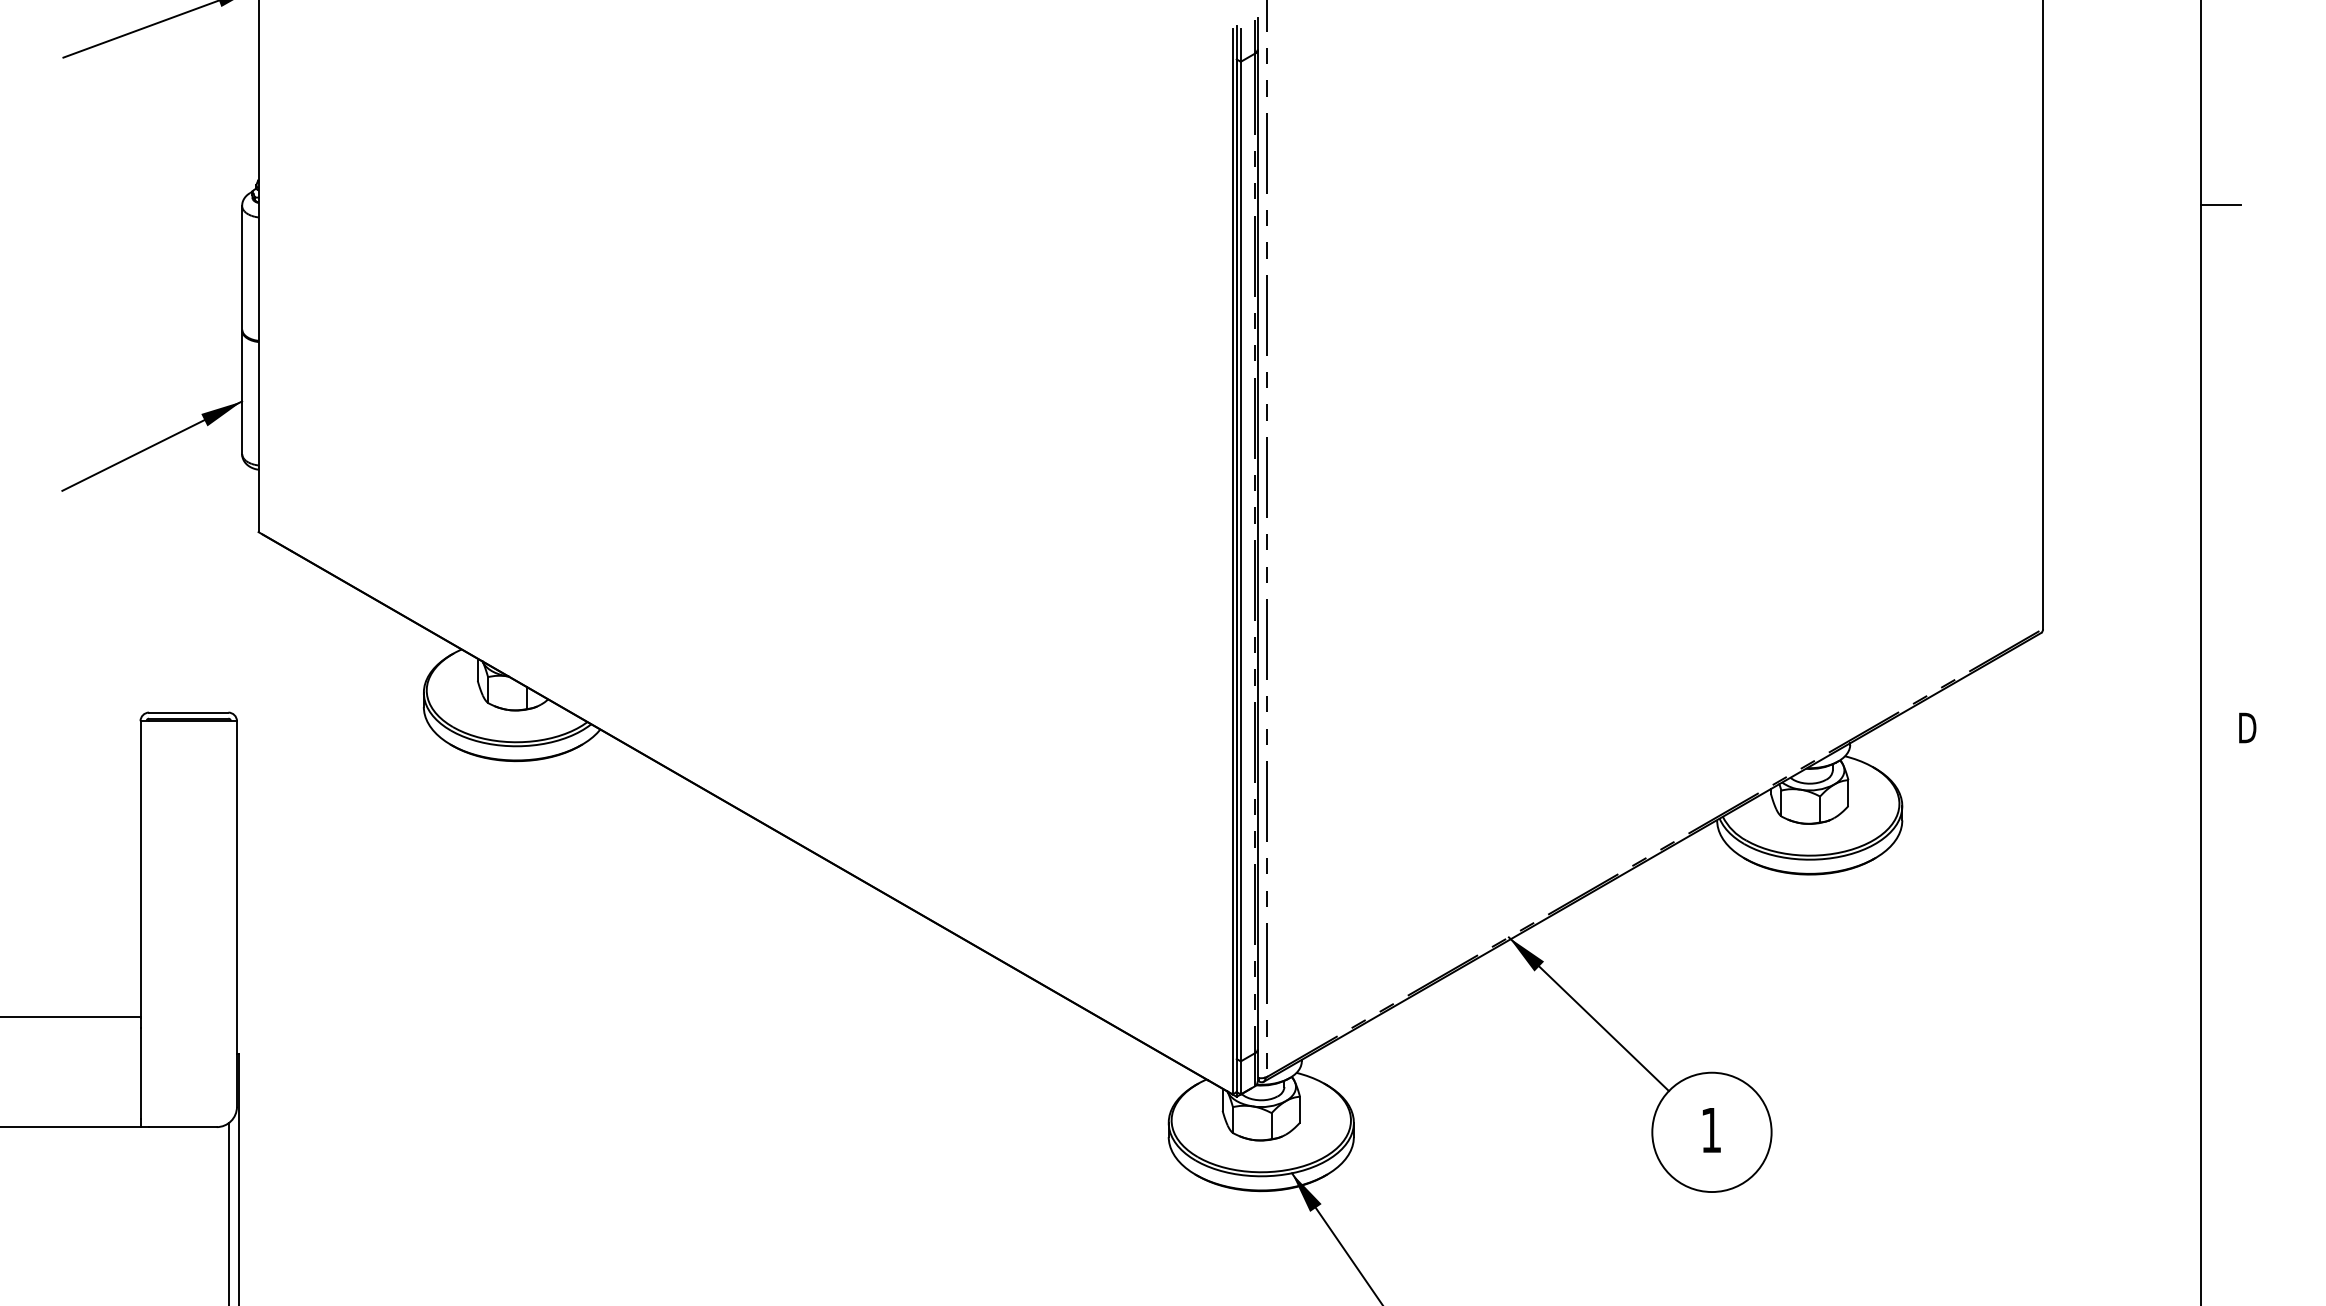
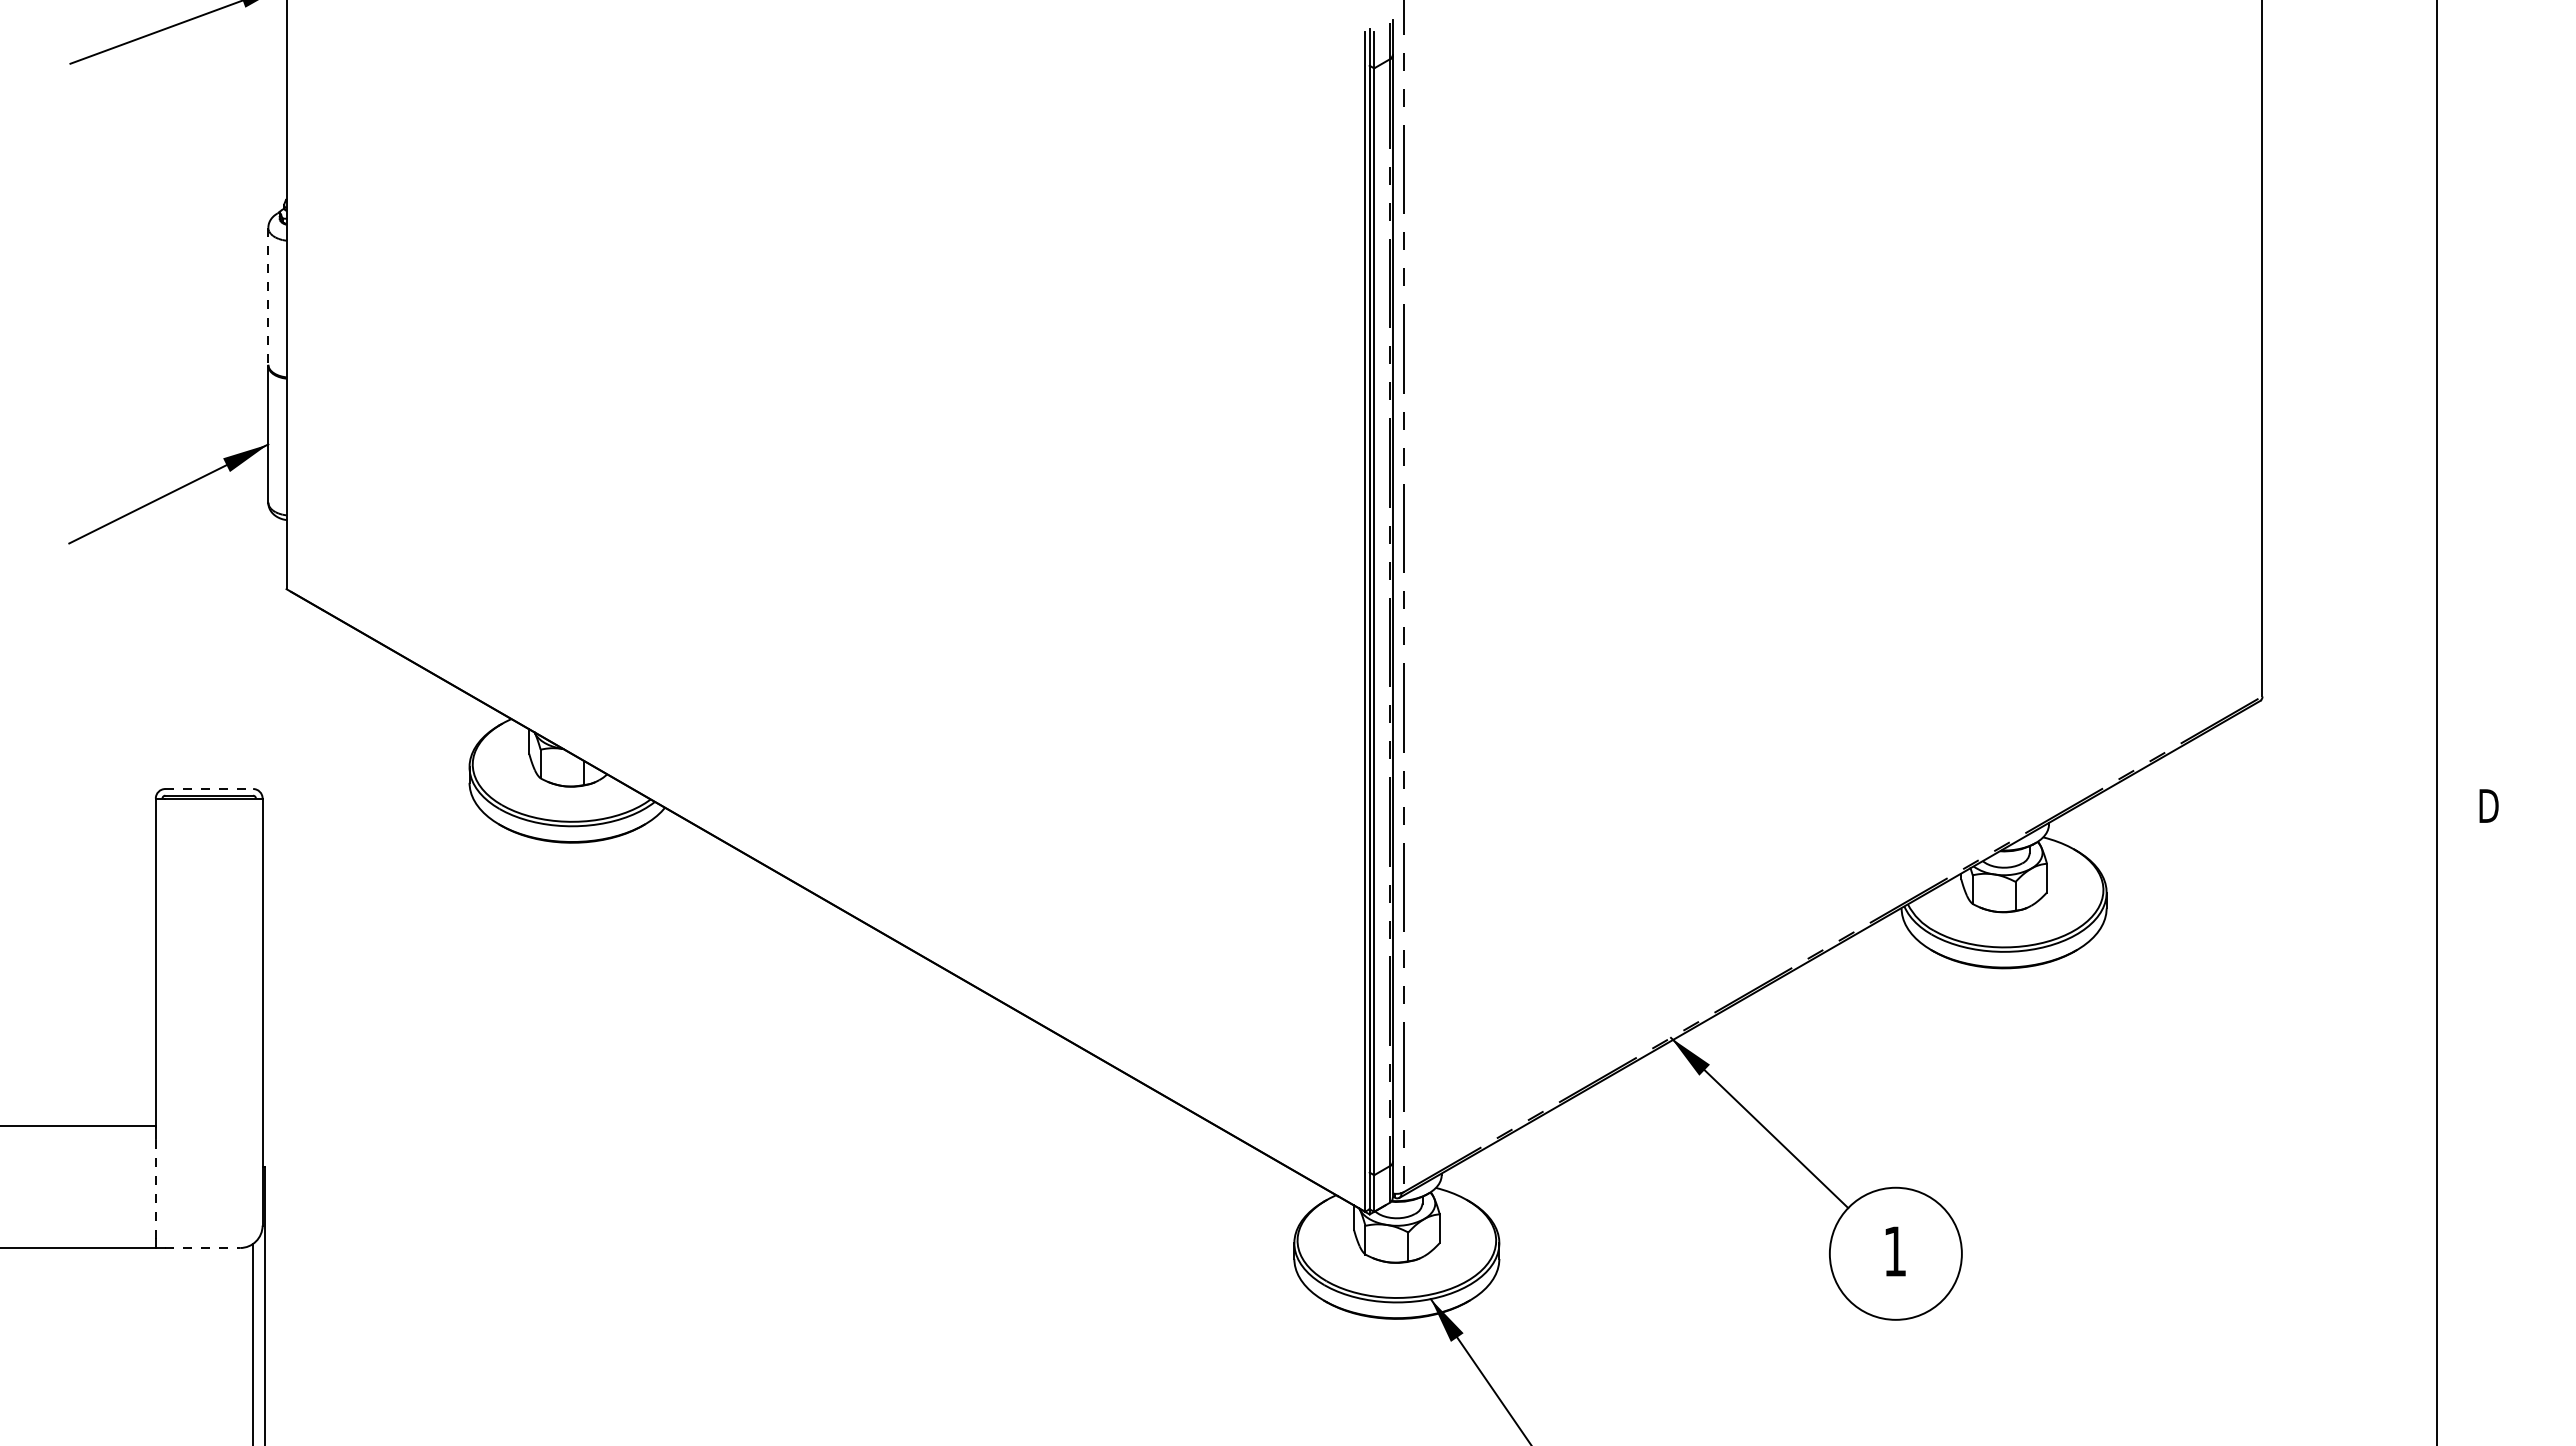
line: (2220, 205) -> (2459, 227), removed
line: (242, 267) -> (268, 296), solid -> dashed
line: (189, 713) -> (209, 789), solid -> dashed
line: (140, 1073) -> (155, 1188), solid -> dashed
line: (183, 1127) -> (203, 1248), solid -> dashed

